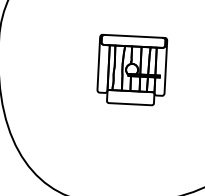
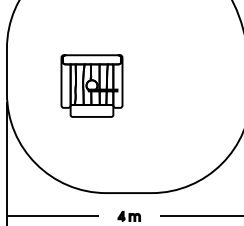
part: (131, 69) -> (91, 85), moved

